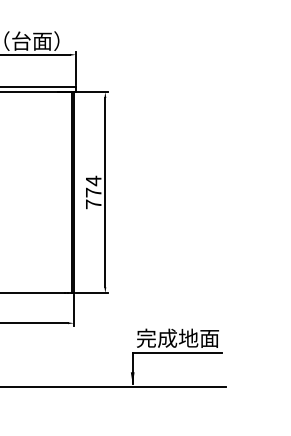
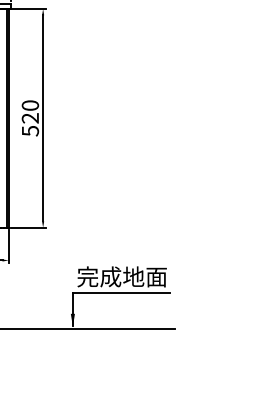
text: (93, 192) -> (30, 118), 774 -> 520

